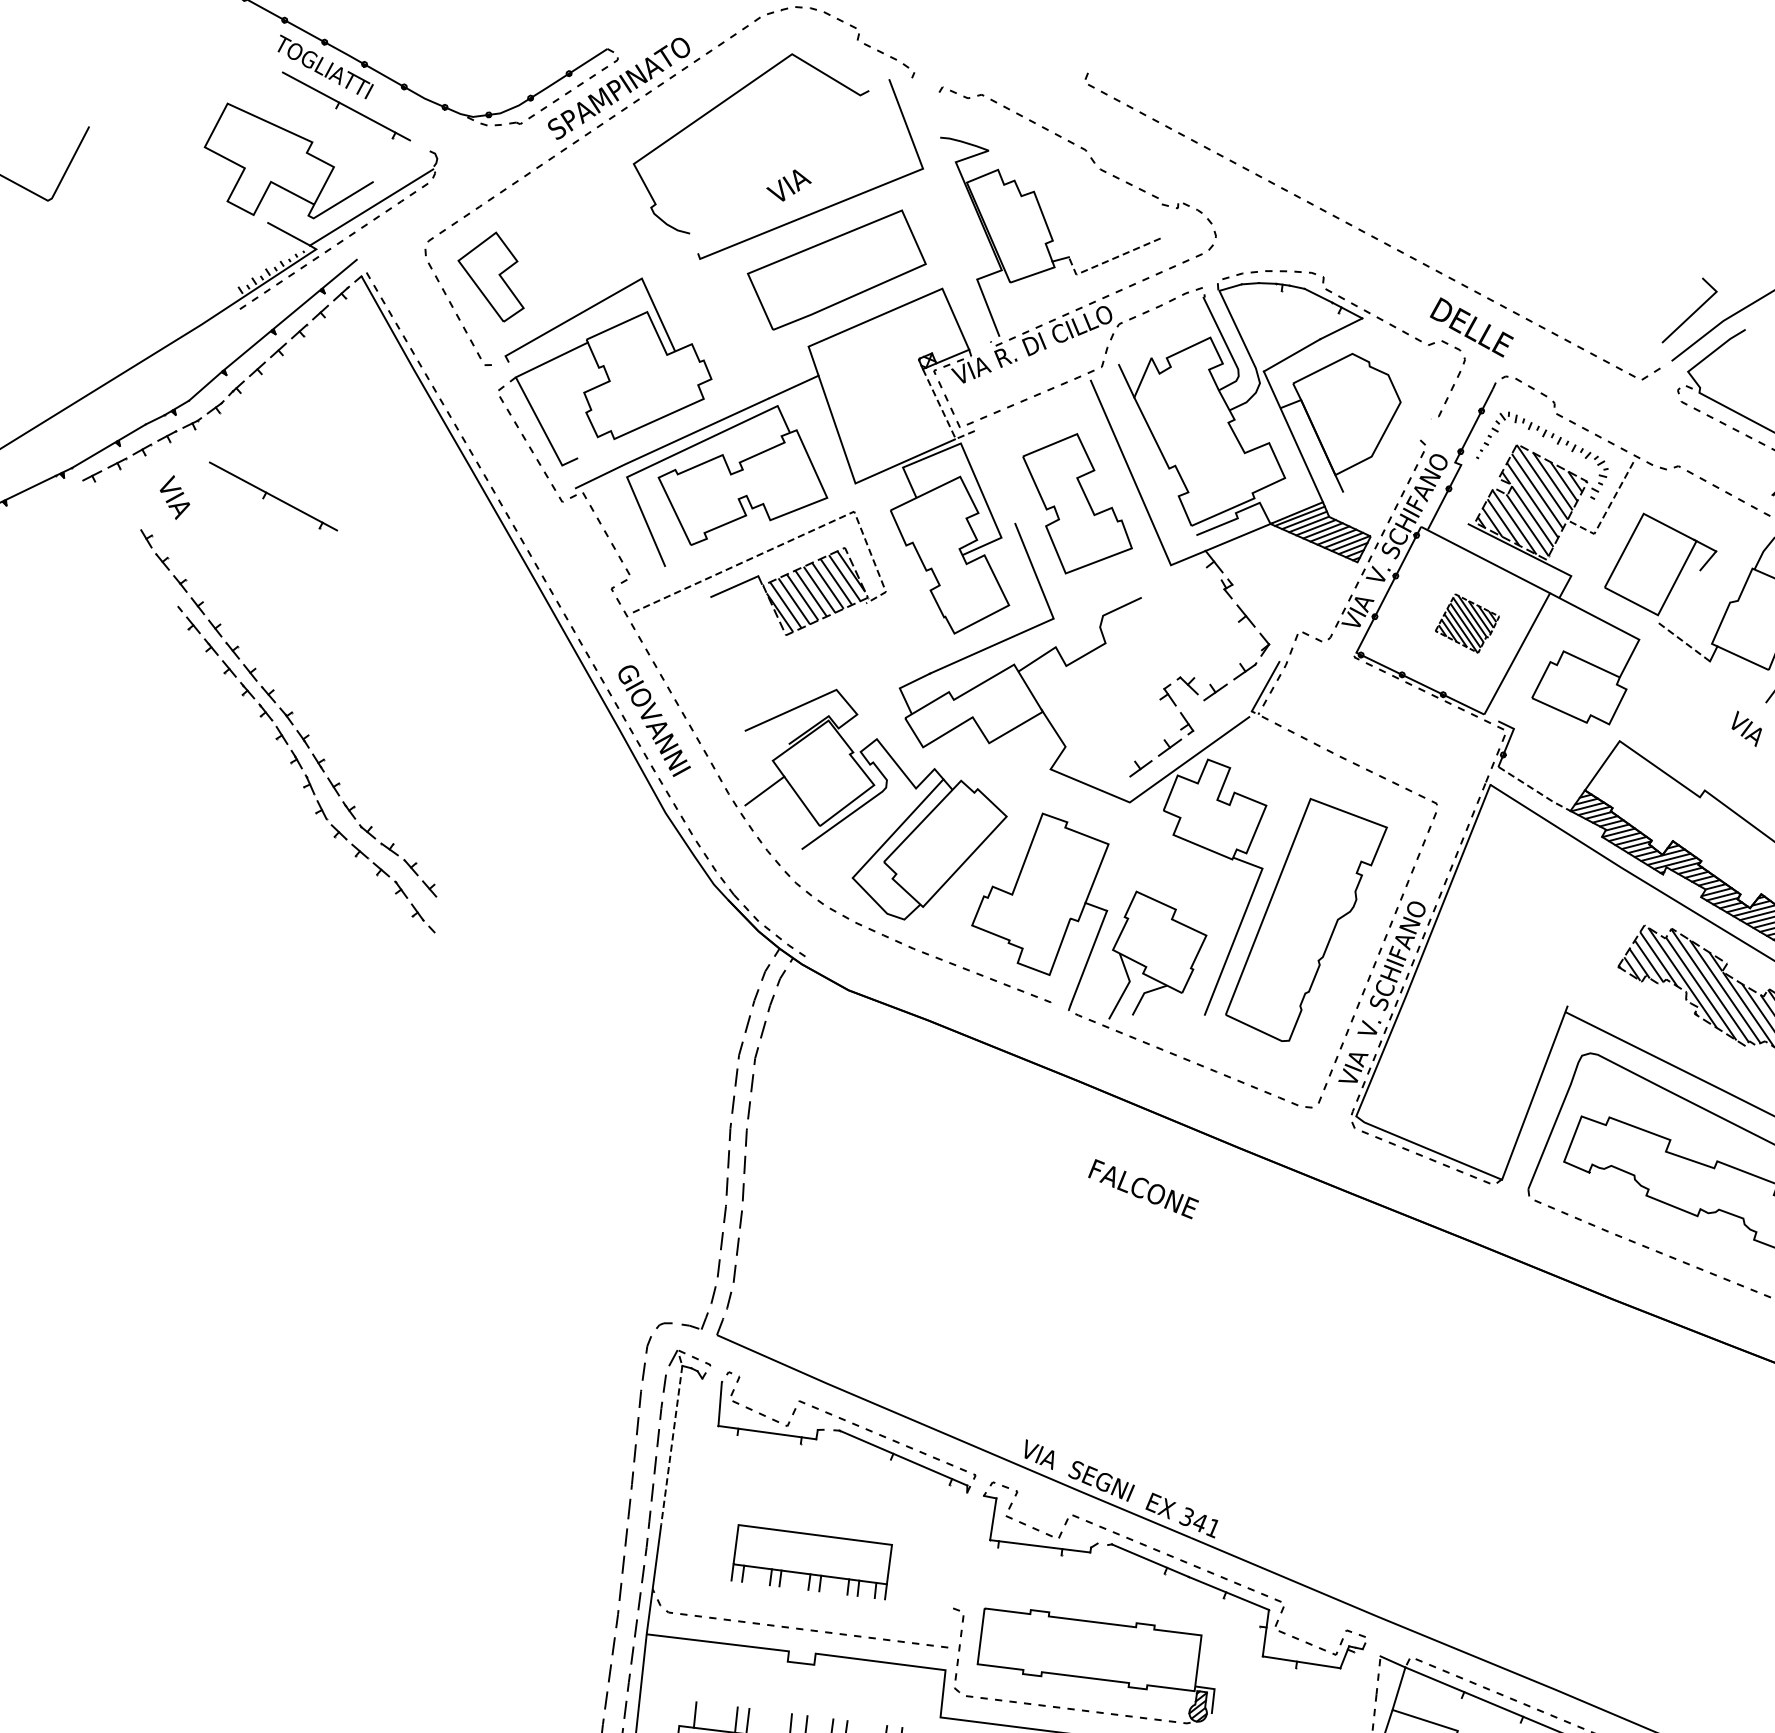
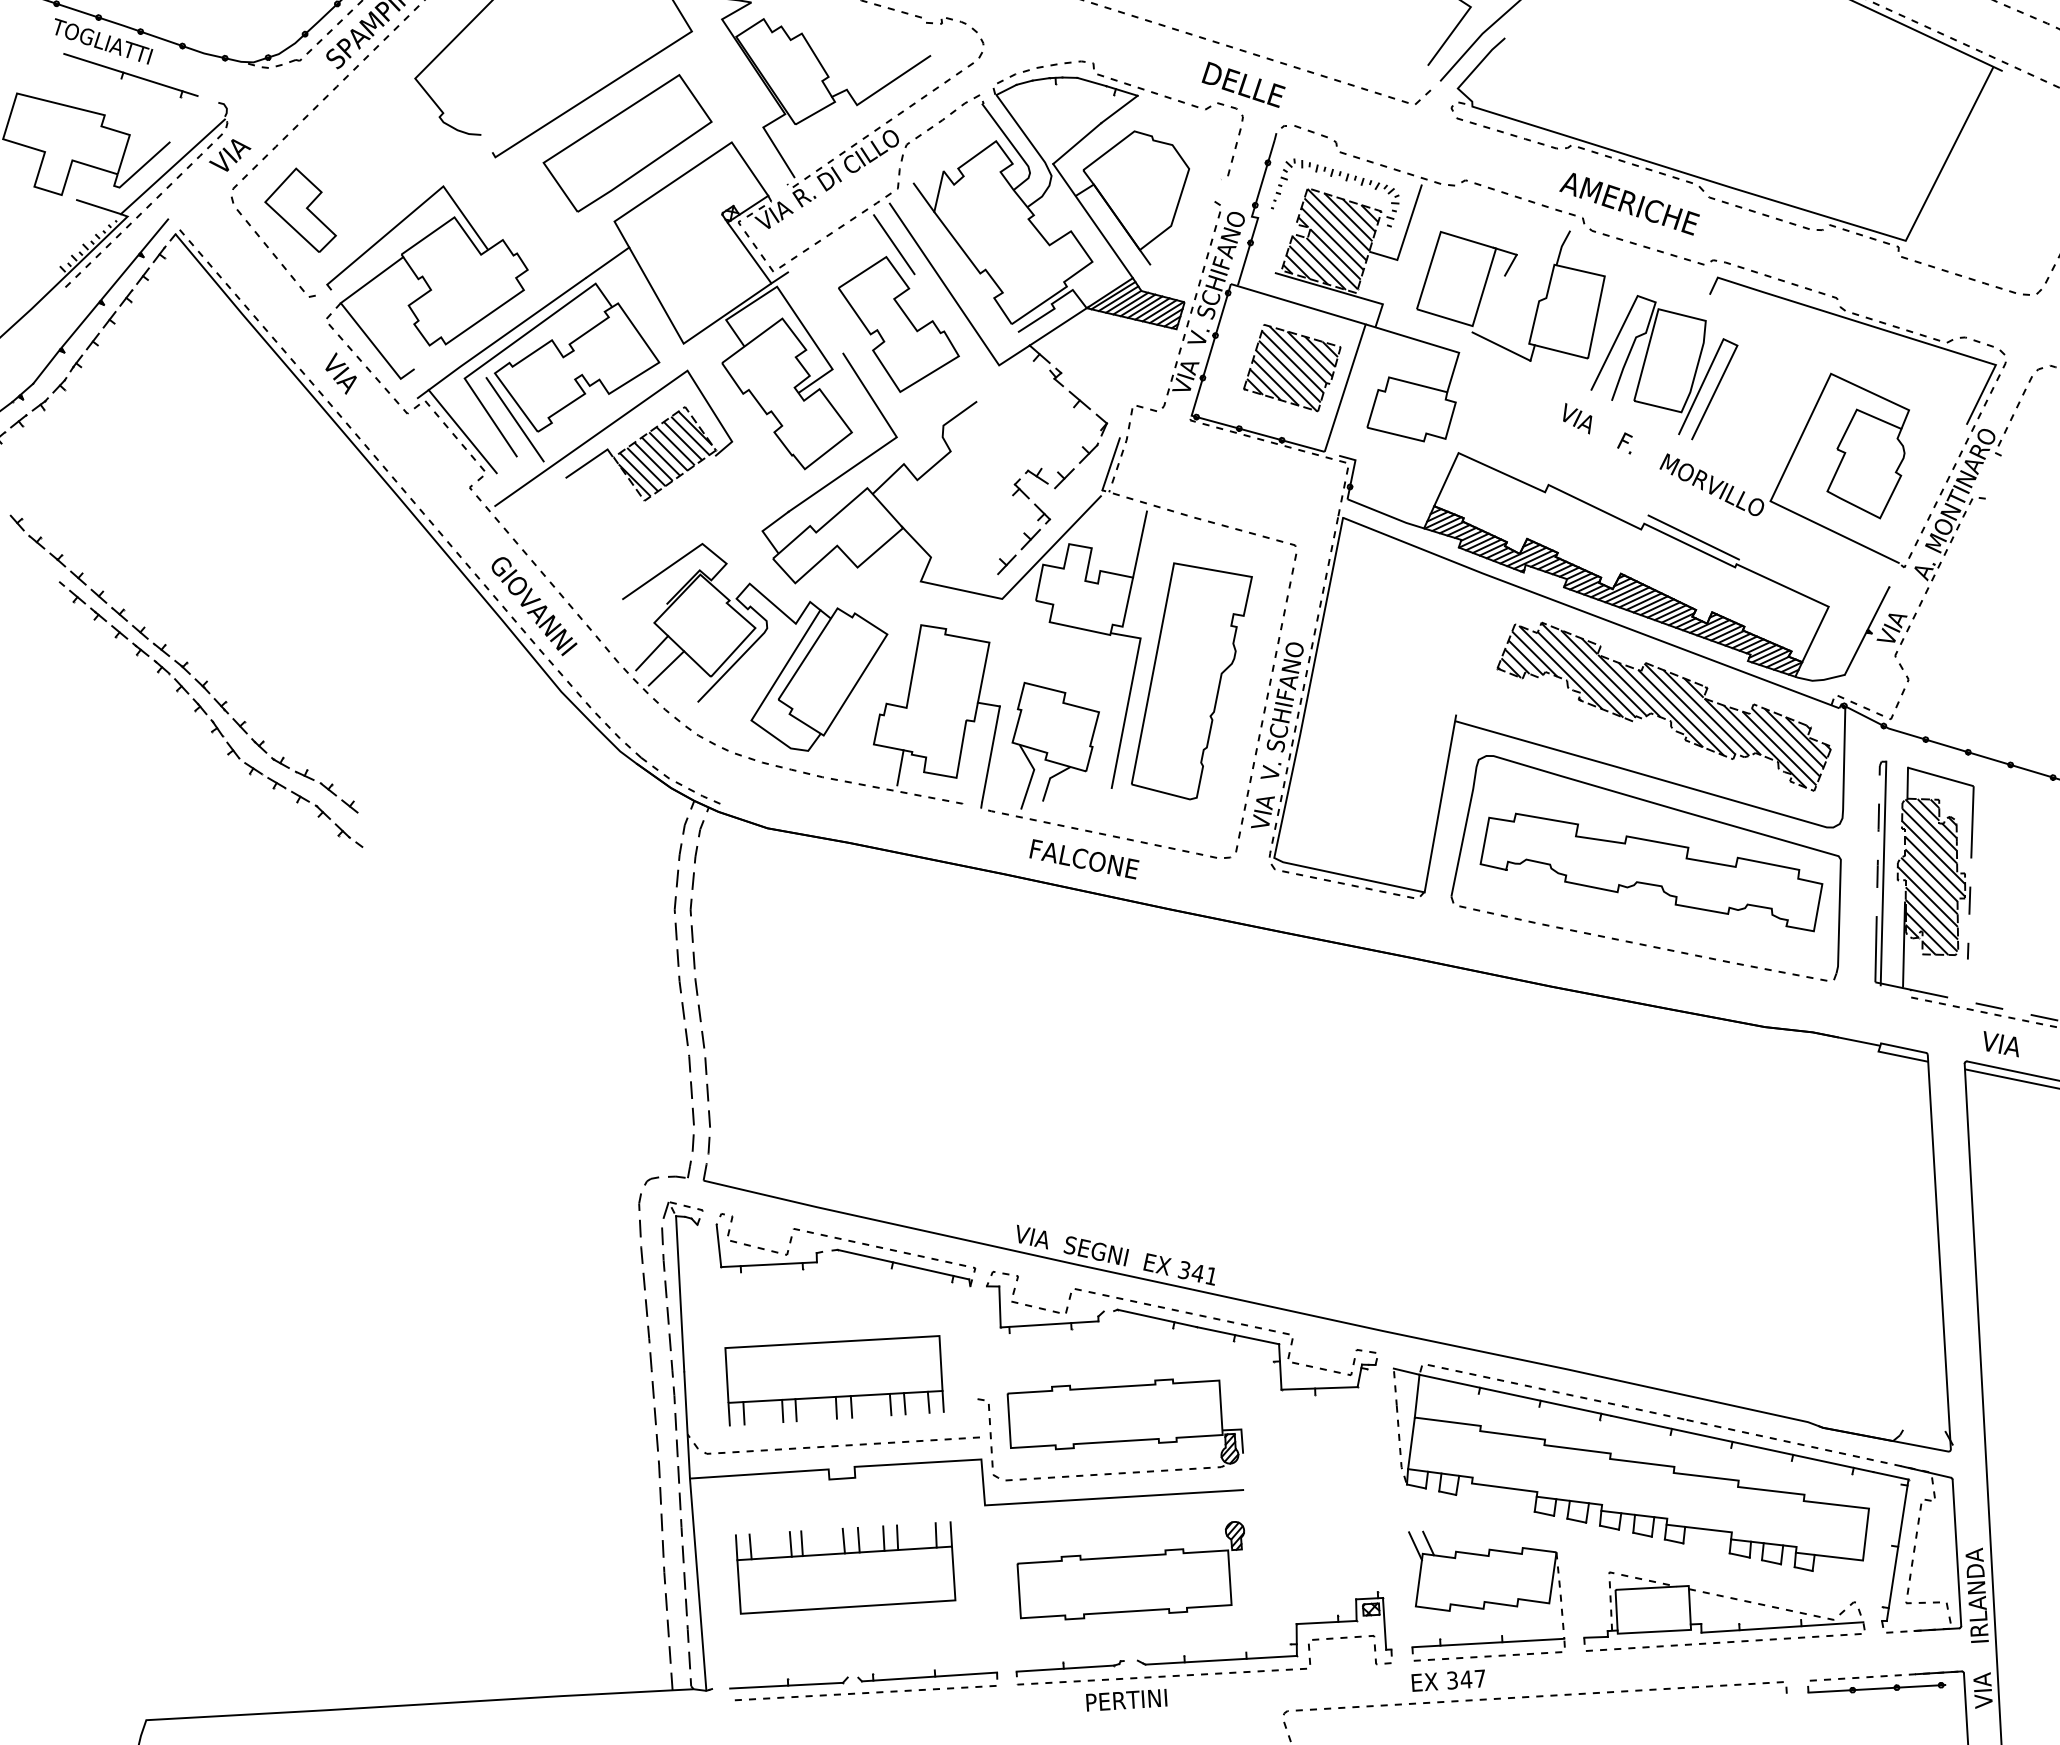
text: (789, 185) -> (230, 155), moved
line: (1108, 260) -> (885, 85), dashed -> solid
line: (944, 415) -> (756, 262), dashed -> solid
line: (1087, 422) -> (894, 244), added
part: (272, 496) -> (130, 460), removed
text: (174, 497) -> (340, 373), moved
line: (1605, 512) -> (1404, 237), dashed -> solid
line: (669, 528) -> (514, 419), added
line: (614, 530) -> (462, 431), added
line: (794, 538) -> (635, 407), dashed -> solid
part: (1467, 624) -> (1292, 368), size x1.67
line: (1683, 641) -> (1501, 346), dashed -> solid
line: (1279, 773) -> (1139, 544), added
line: (1535, 789) -> (1386, 514), dashed -> solid
line: (776, 809) -> (666, 668), added
line: (994, 953) -> (900, 767), added
text: (1143, 1189) -> (1084, 859), moved
line: (672, 1445) -> (680, 1293), dashed -> solid
part: (811, 1562) -> (834, 1380), size x1.43
line: (680, 1712) -> (736, 1547), added

